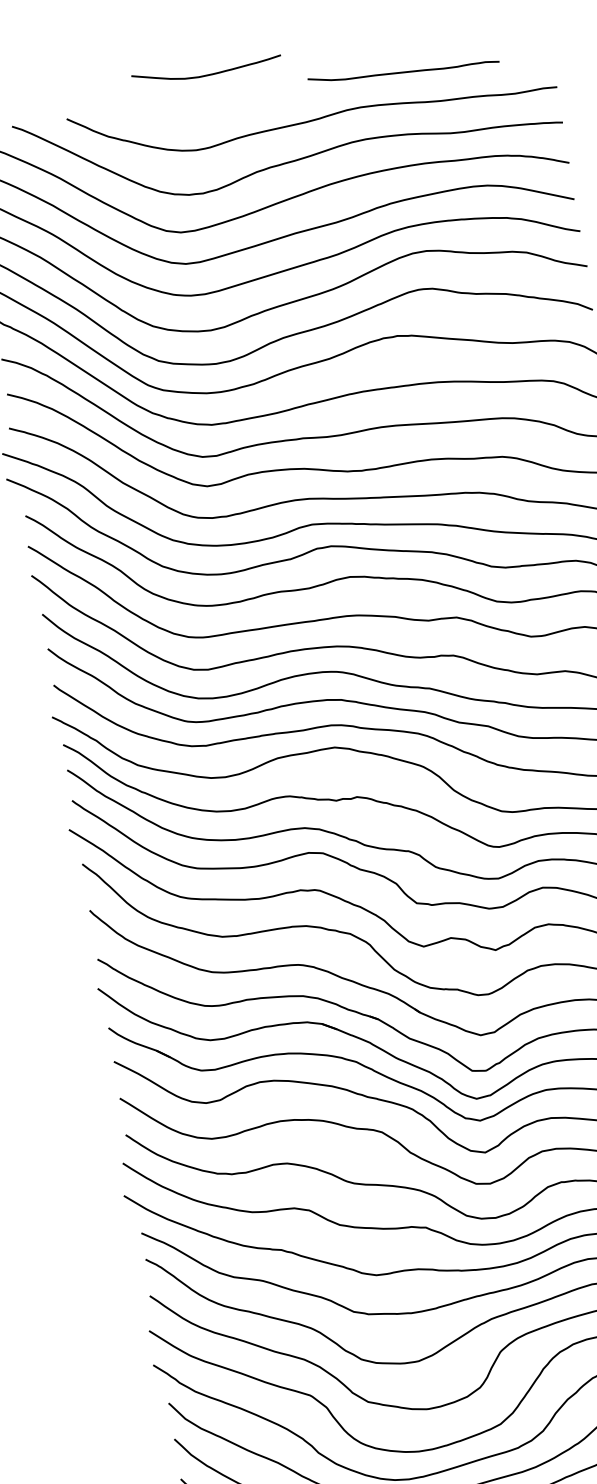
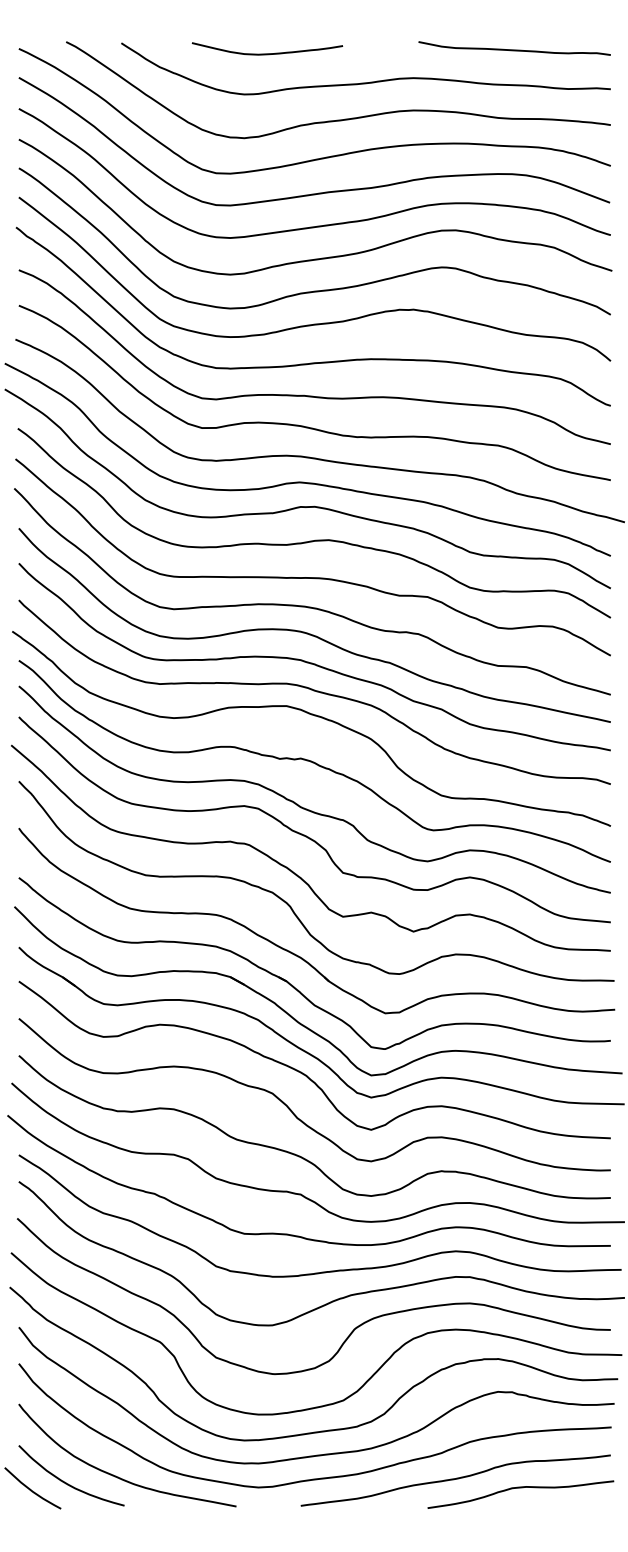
curve: (403, 71) -> (514, 49), moved
curve: (207, 74) -> (267, 53), moved

